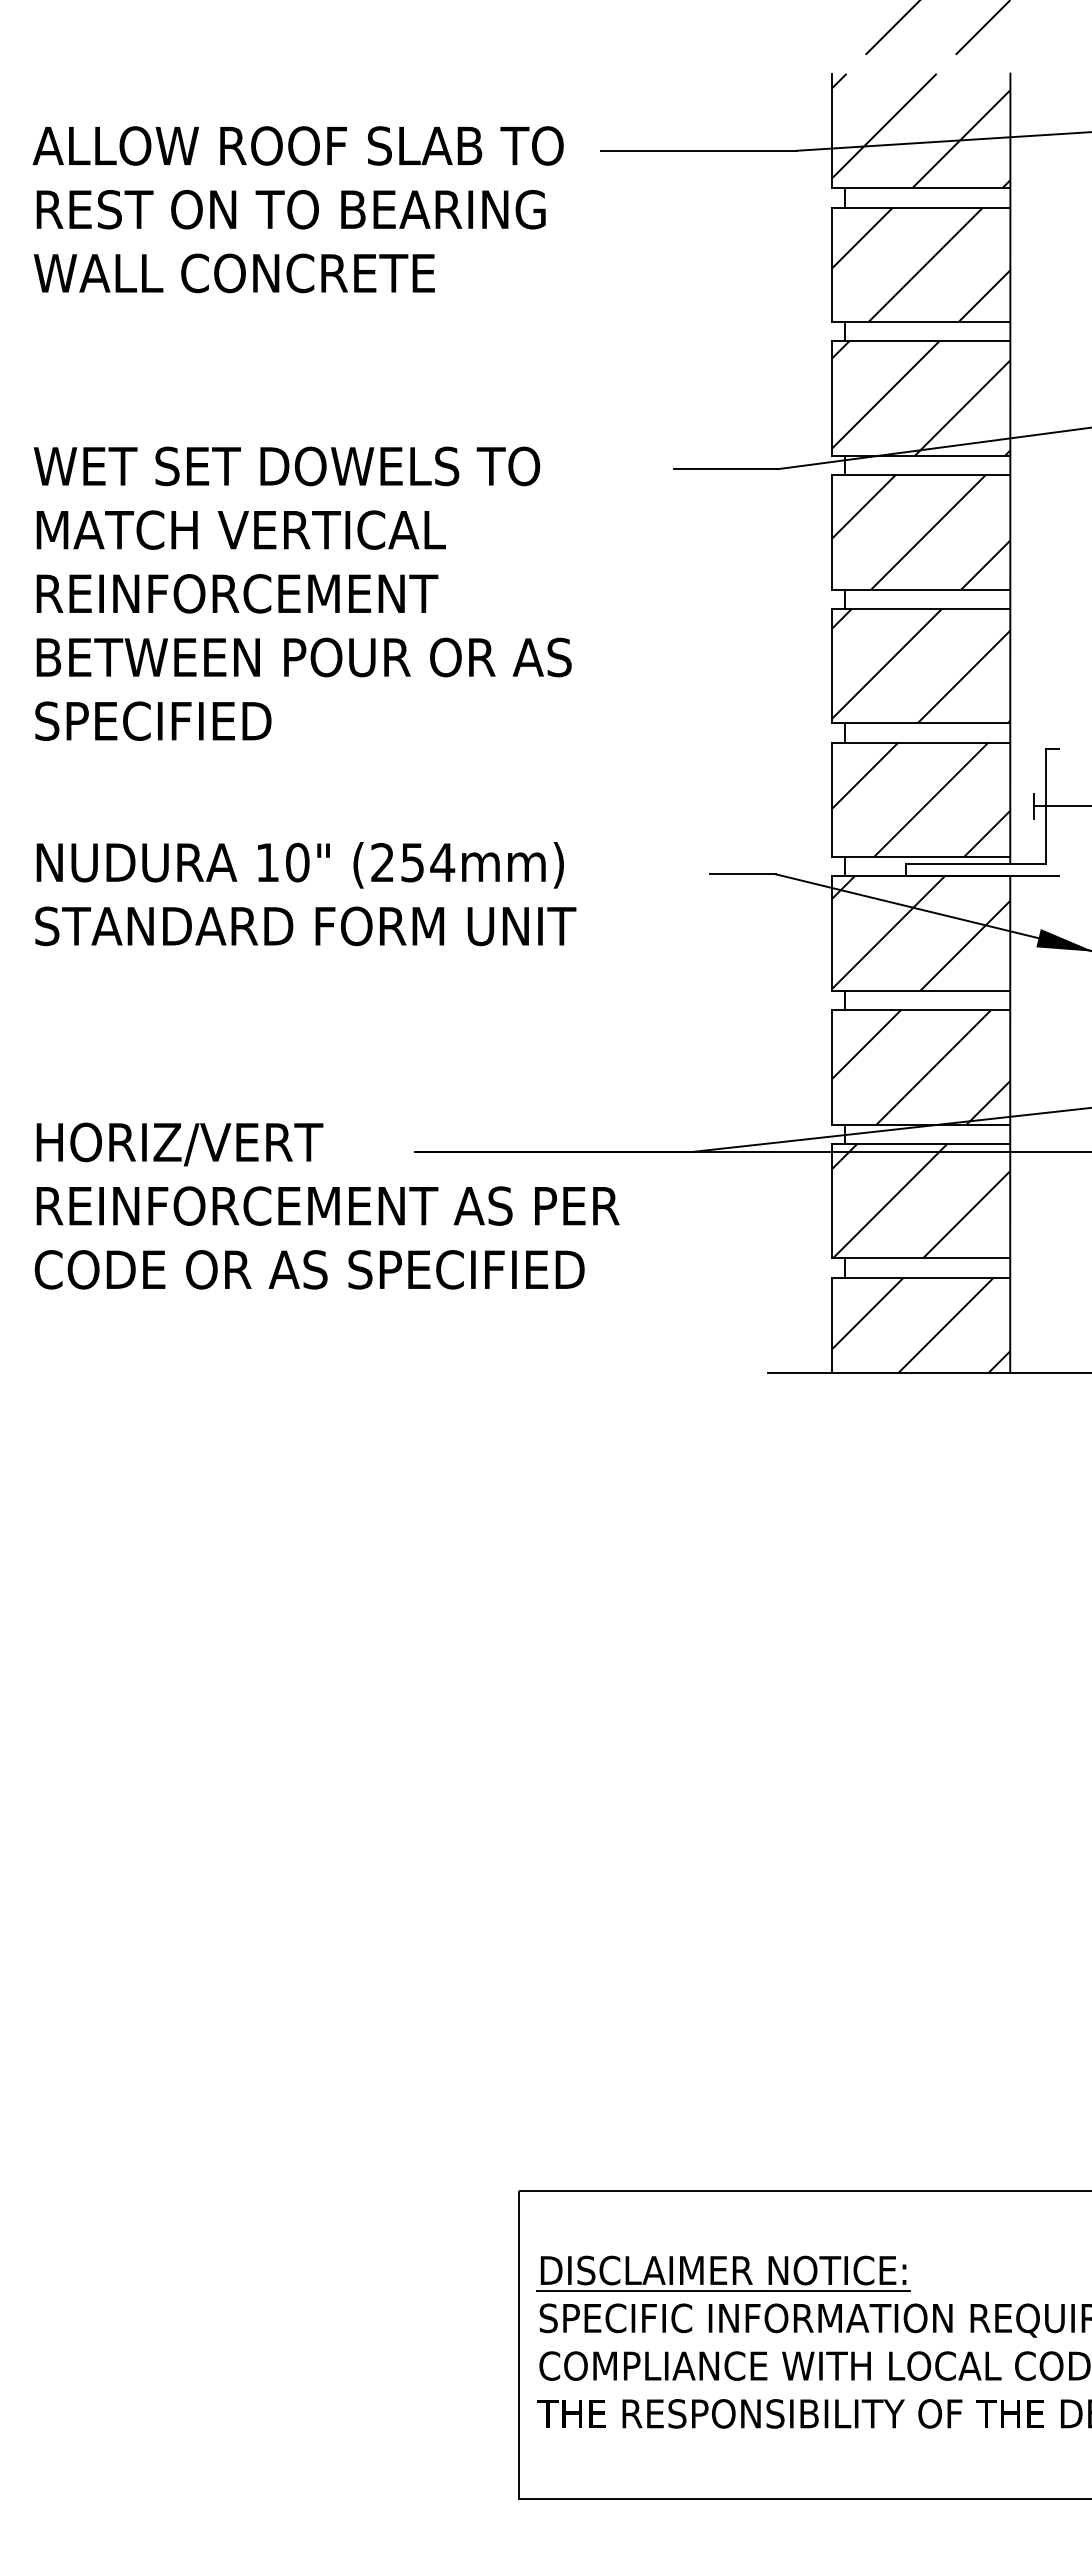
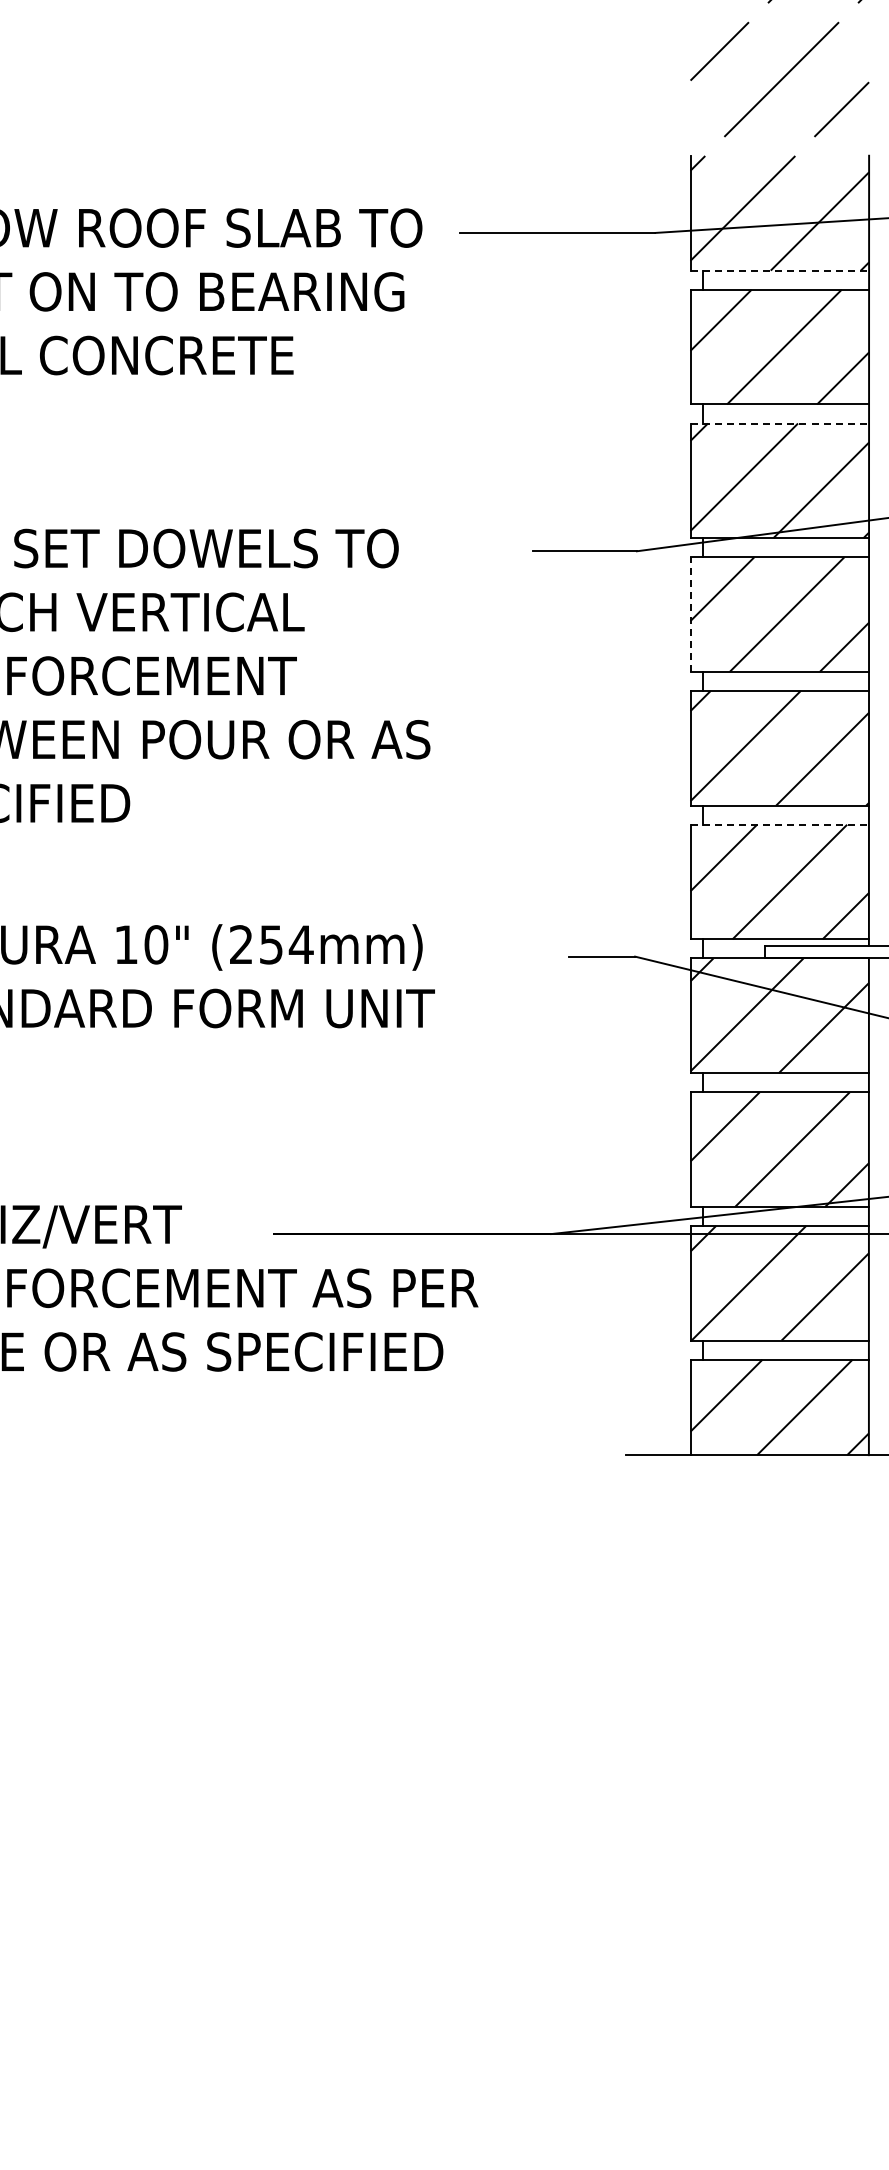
line: (921, 188) -> (780, 270), solid -> dashed
line: (921, 341) -> (780, 423), solid -> dashed
line: (831, 531) -> (690, 613), solid -> dashed
line: (921, 742) -> (780, 824), solid -> dashed

